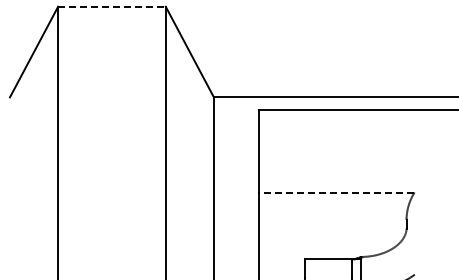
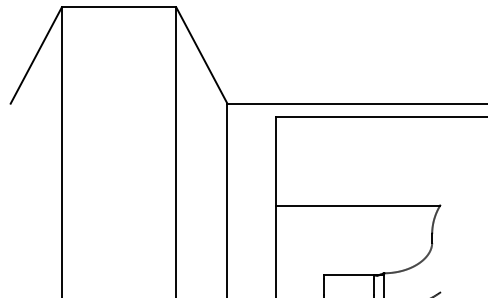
line: (111, 6) -> (118, 7), dashed -> solid
line: (336, 193) -> (357, 205), dashed -> solid

